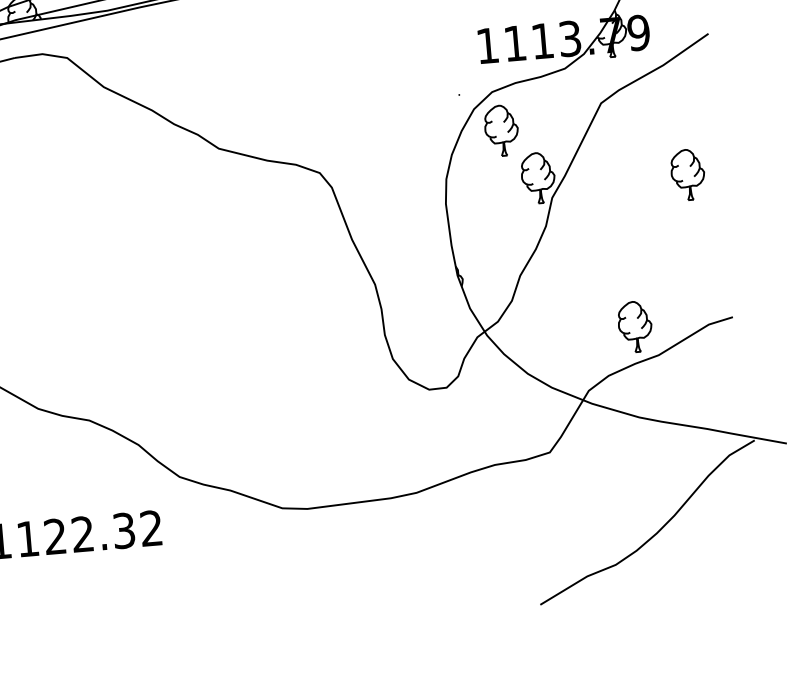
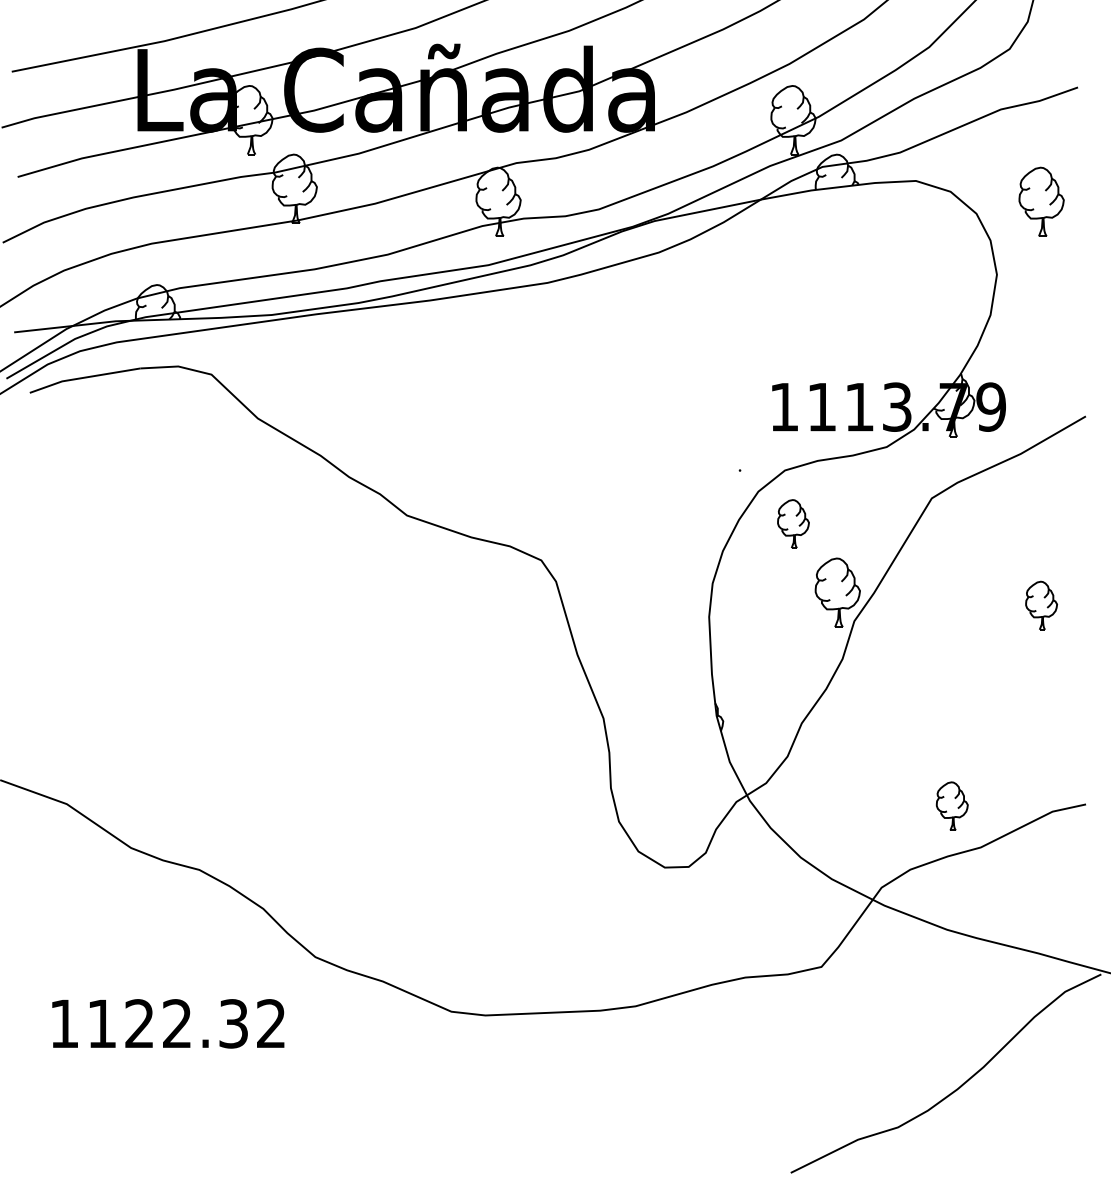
part: (501, 130) -> (793, 523), size x0.7
part: (687, 174) -> (1041, 605), size x0.7
part: (635, 327) -> (952, 806), size x0.7

